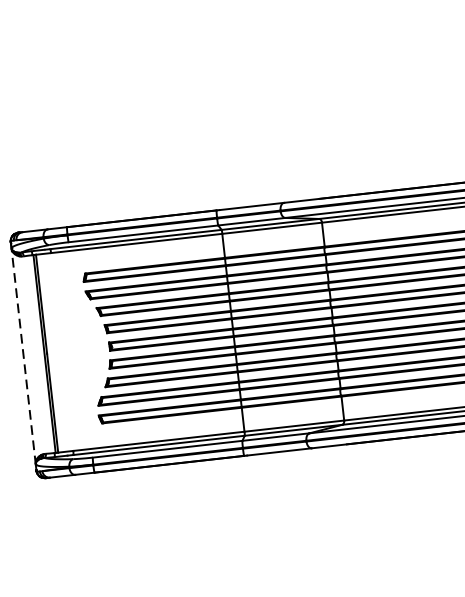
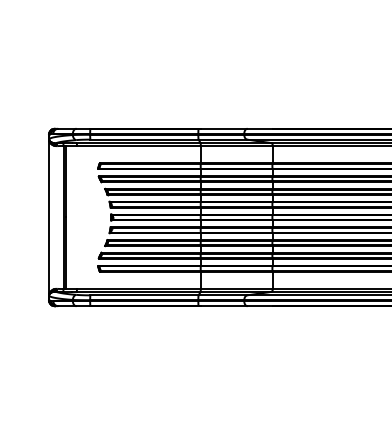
line: (24, 356) -> (49, 217), dashed -> solid

